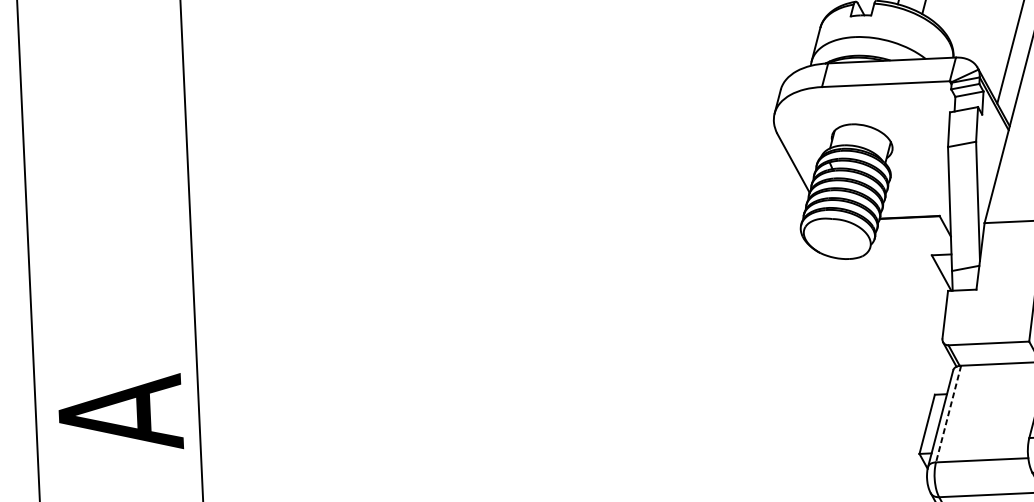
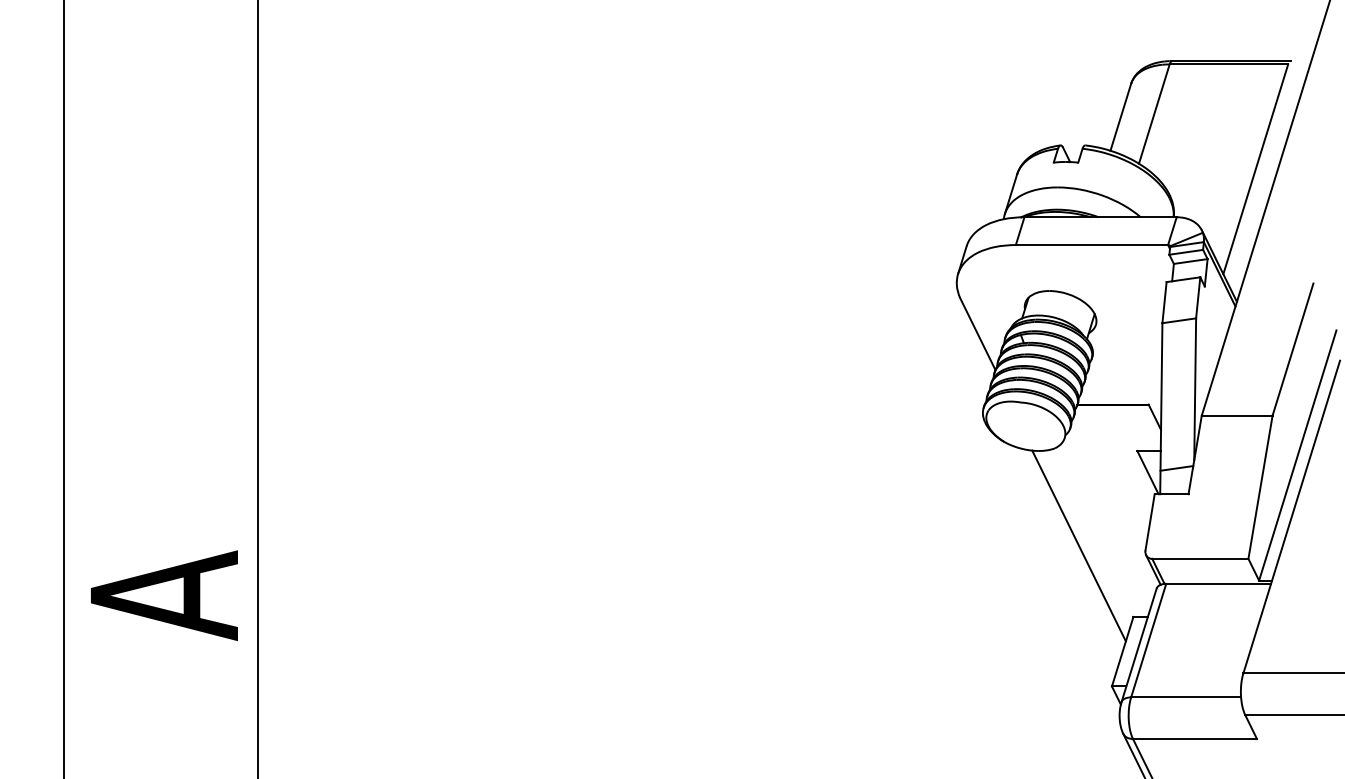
line: (886, 336) -> (1078, 545), added
line: (948, 414) -> (1148, 641), dashed -> solid

